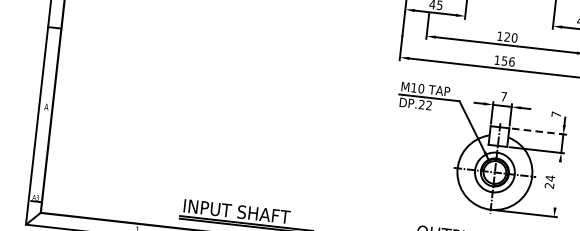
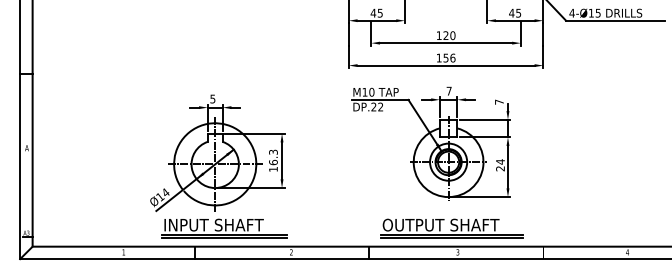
line: (537, 131) -> (483, 119), dashed -> solid
part: (249, 135) -> (217, 153), added
line: (557, 184) -> (507, 166), added

